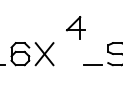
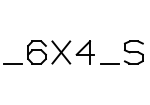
part: (74, 28) -> (84, 52), moved

